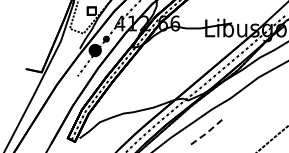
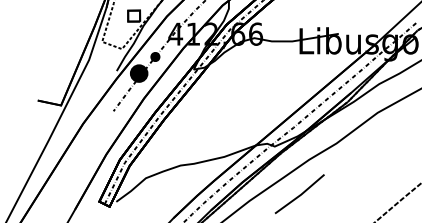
line: (206, 133) -> (301, 194), dashed -> solid

